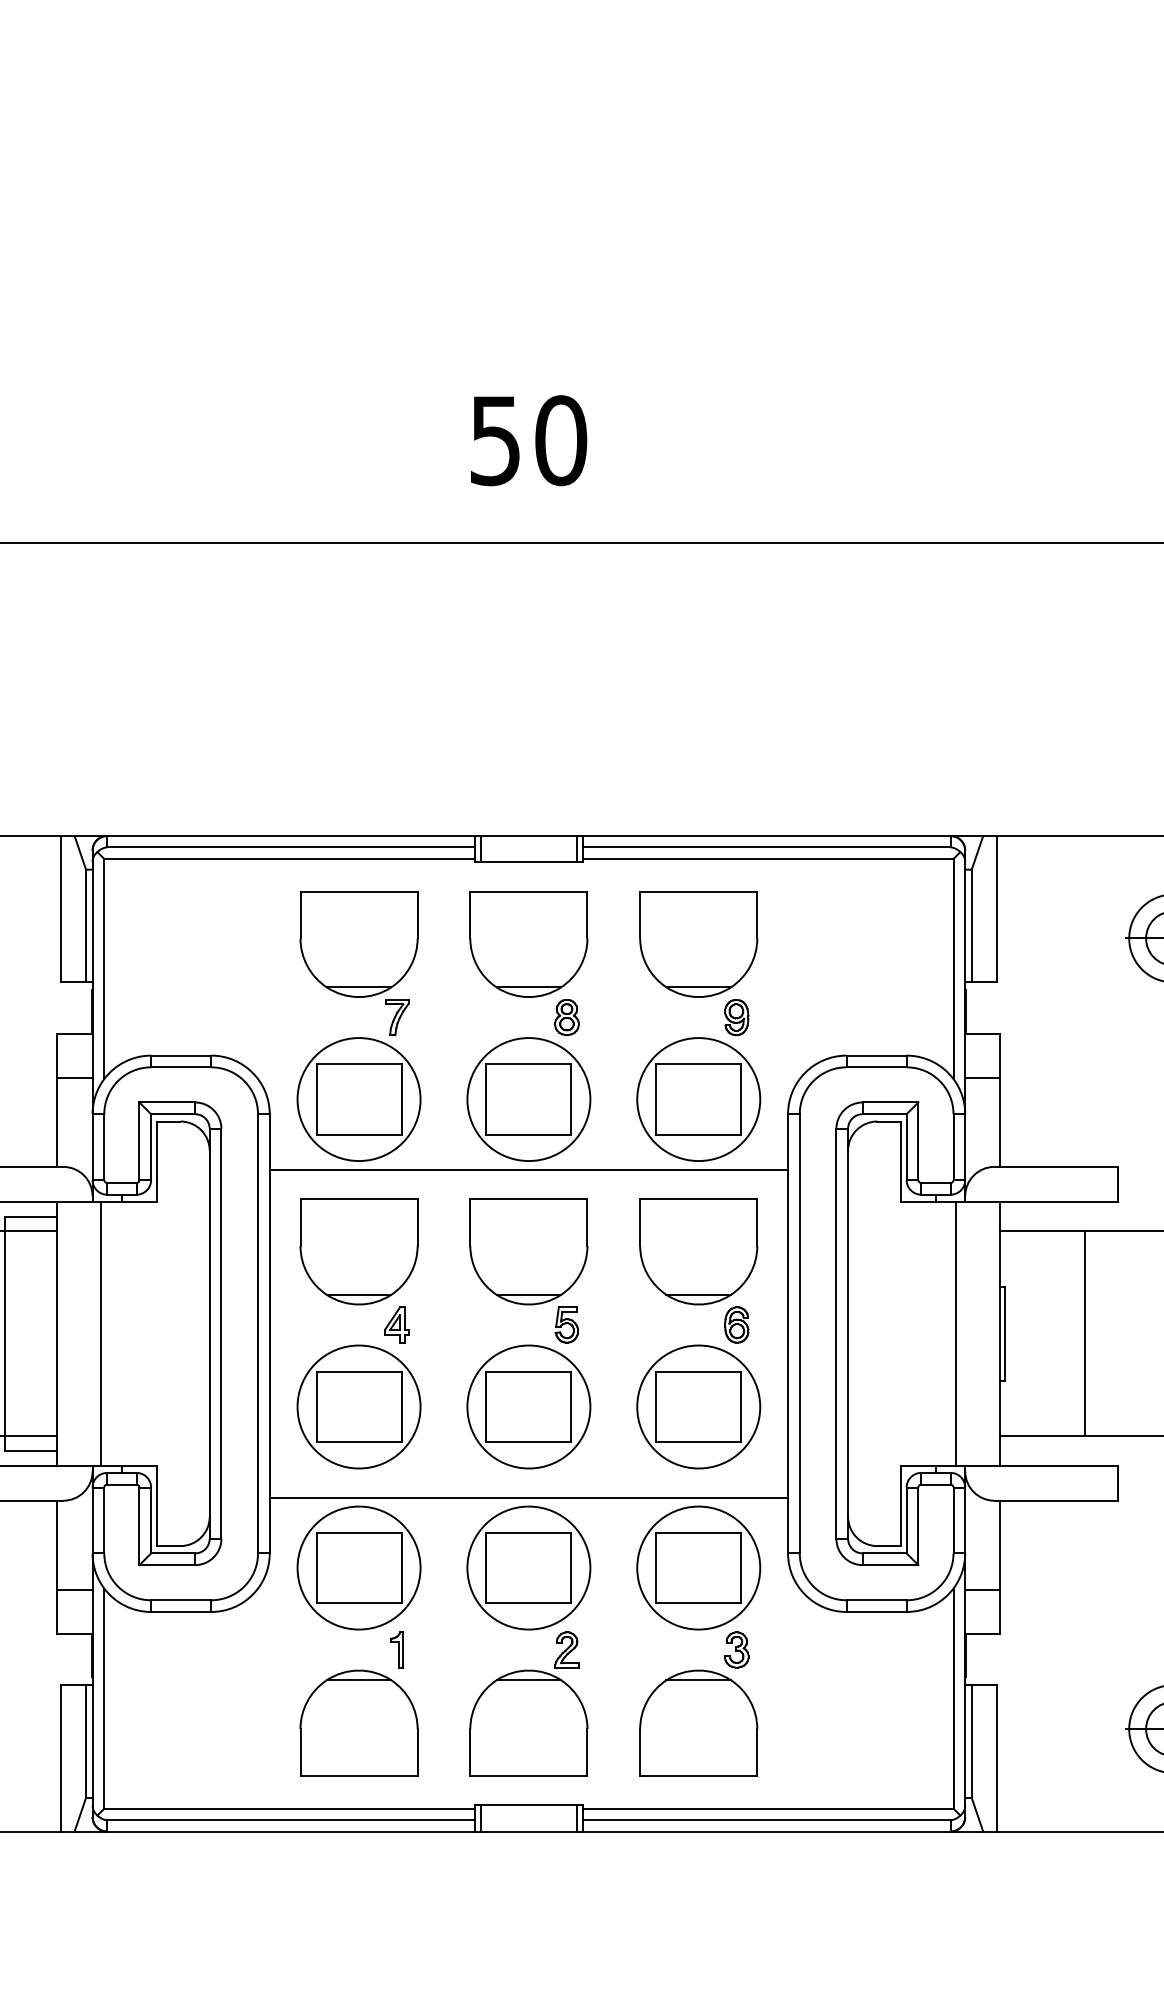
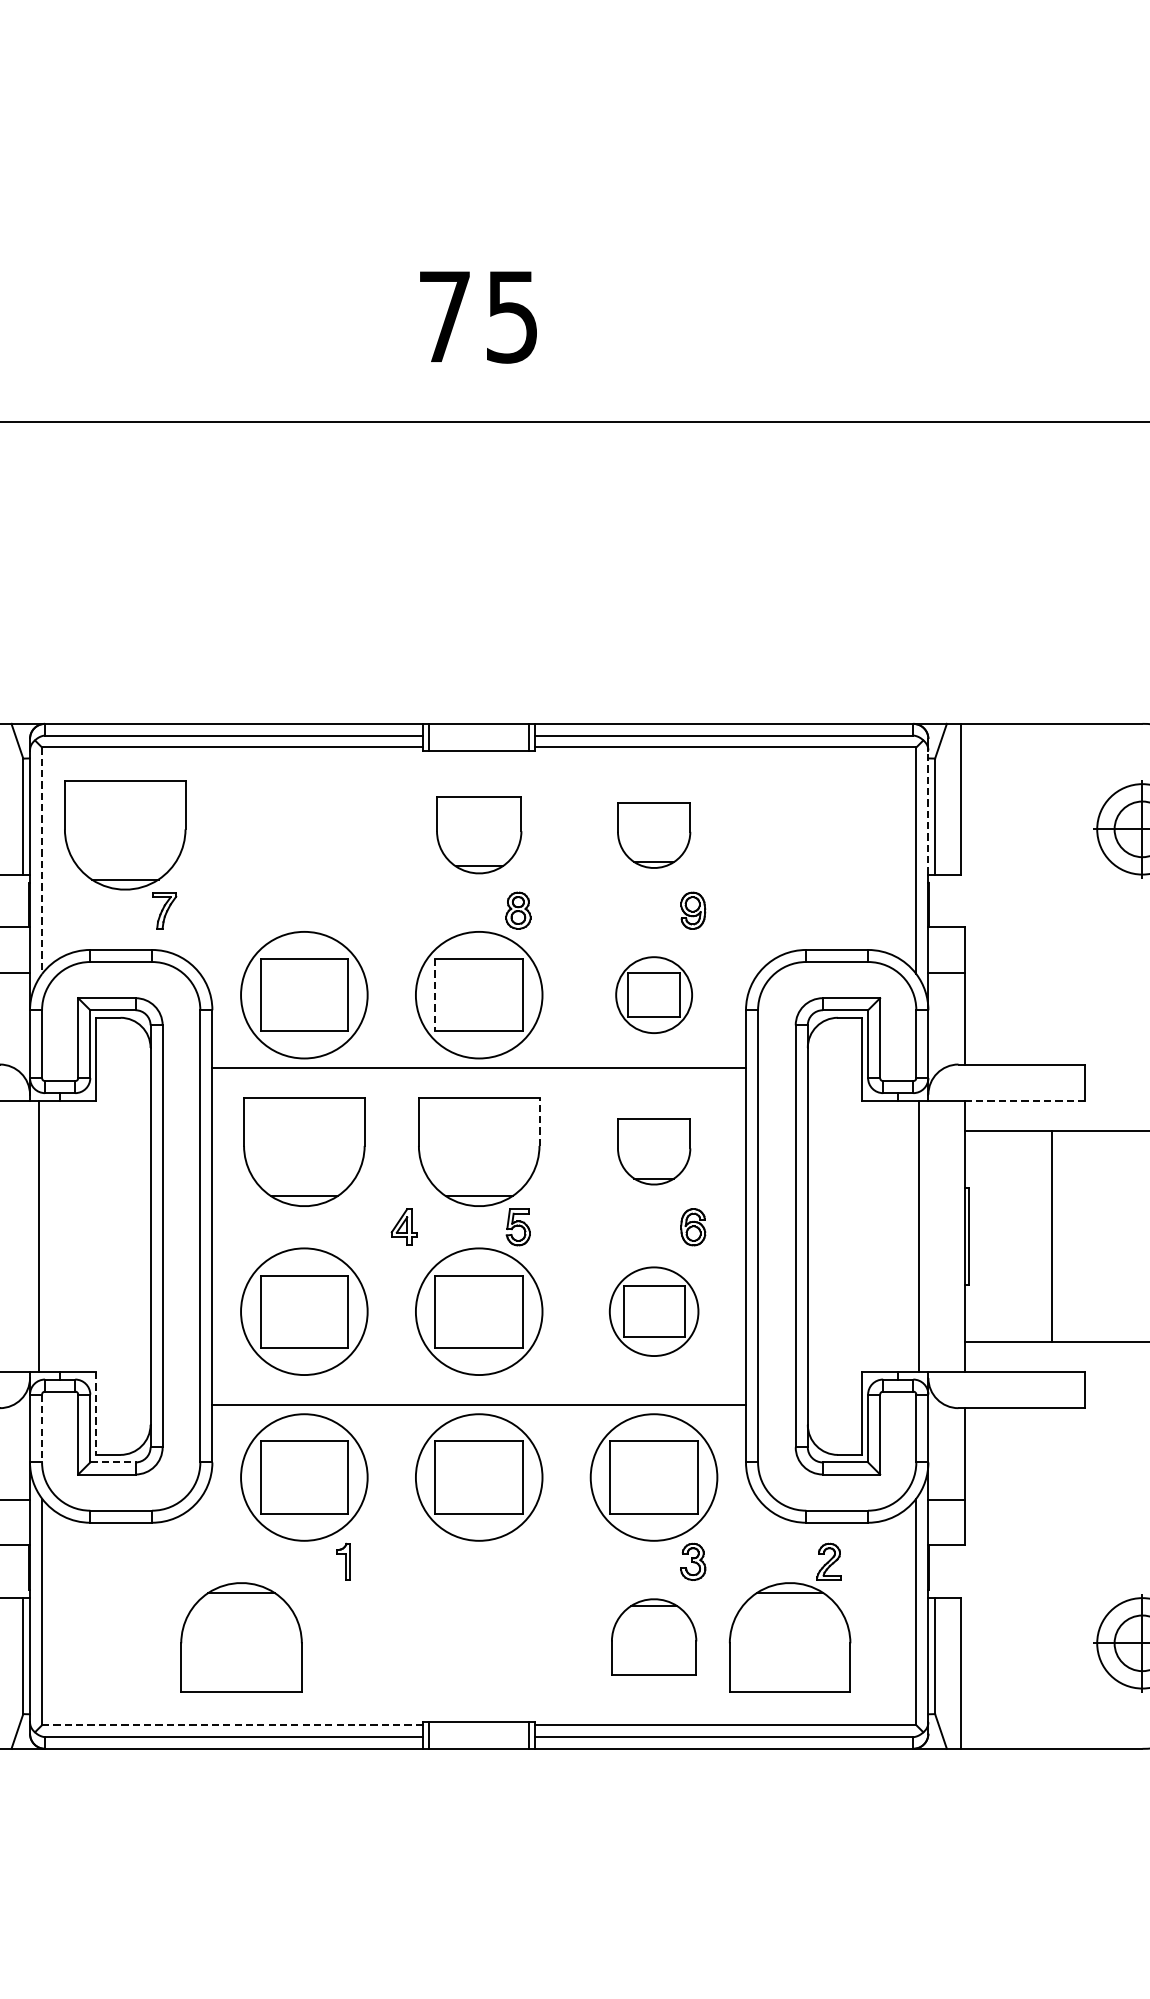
text: (529, 440) -> (479, 316), 50 -> 75
line: (965, 921) -> (928, 811), solid -> dashed
part: (528, 944) -> (478, 835), size x0.7
part: (698, 944) -> (653, 835), size x0.6
part: (358, 963) -> (124, 855), moved
line: (104, 969) -> (42, 861), solid -> dashed
part: (698, 1099) -> (653, 995), size x0.6
line: (486, 1100) -> (435, 996), solid -> dashed
line: (1058, 1202) -> (1024, 1101), solid -> dashed
line: (587, 1222) -> (539, 1121), solid -> dashed
part: (698, 1251) -> (653, 1151), size x0.6
part: (396, 1324) -> (403, 1226), moved
part: (698, 1406) -> (653, 1311), size x0.7
line: (157, 1506) -> (96, 1414), solid -> dashed
line: (104, 1520) -> (42, 1428), solid -> dashed
line: (173, 1553) -> (113, 1462), solid -> dashed
part: (528, 1703) -> (789, 1616), moved
part: (358, 1722) -> (240, 1636), moved
part: (698, 1722) -> (653, 1636), size x0.7
line: (290, 1808) -> (233, 1725), solid -> dashed

